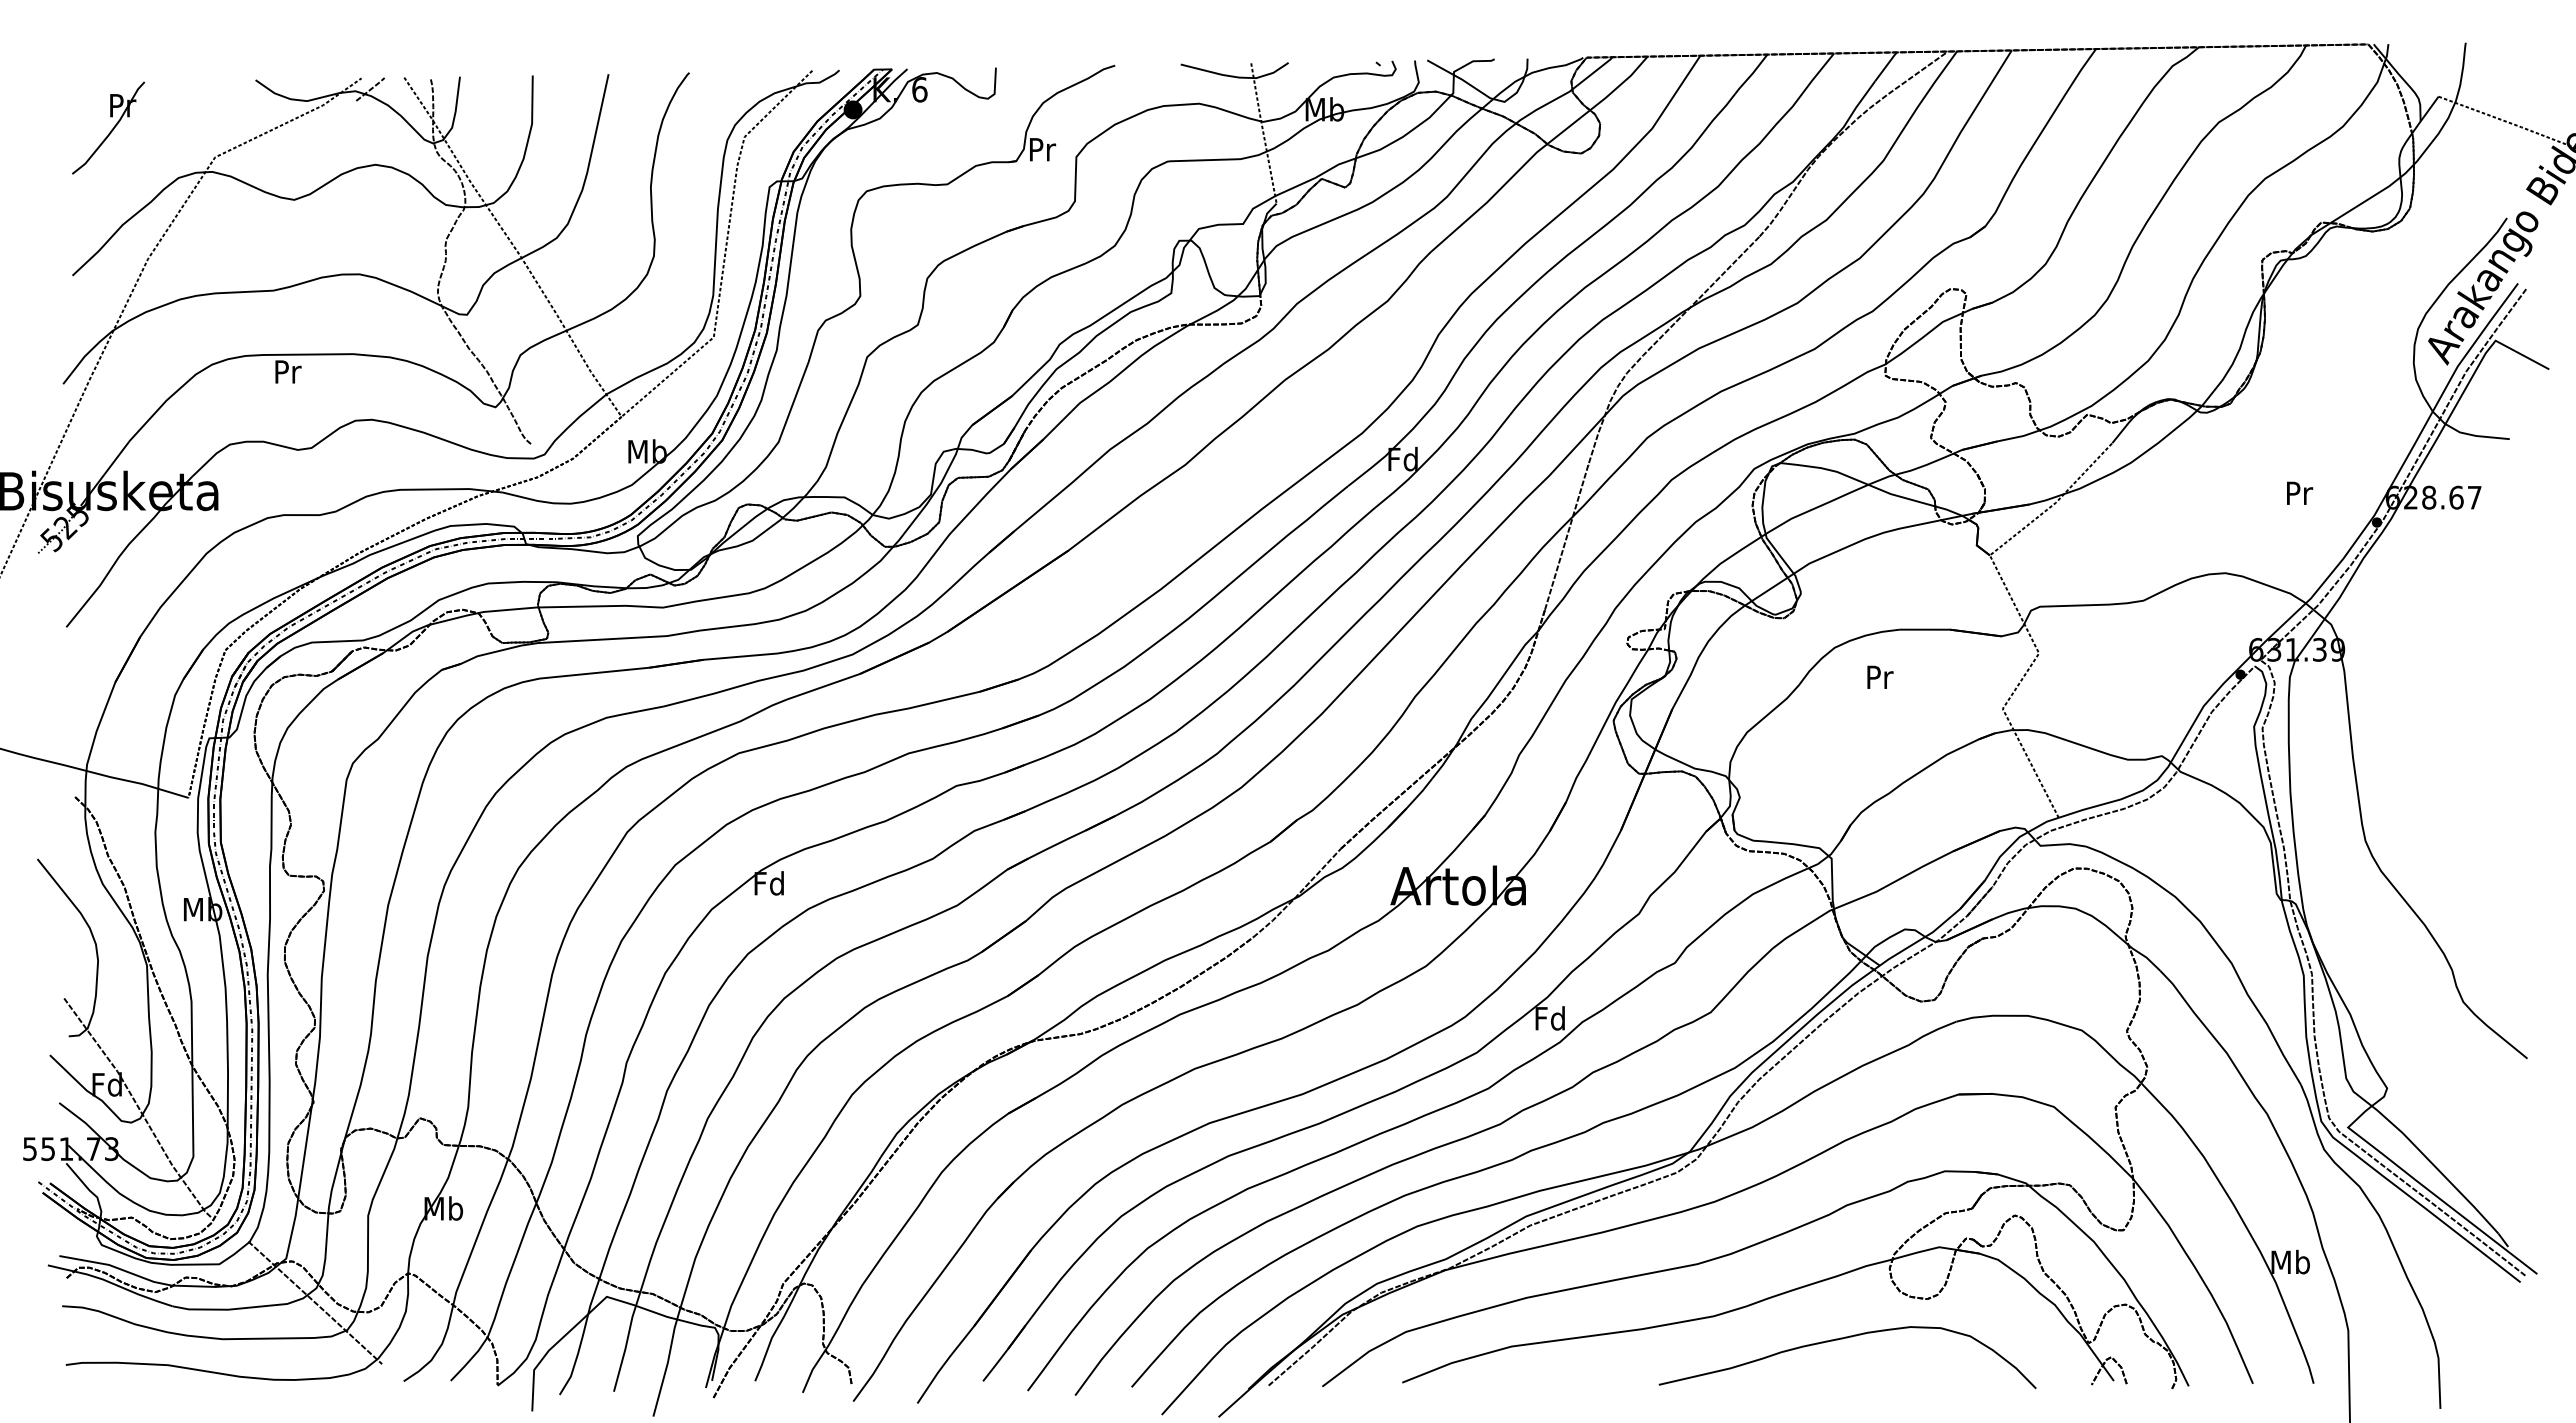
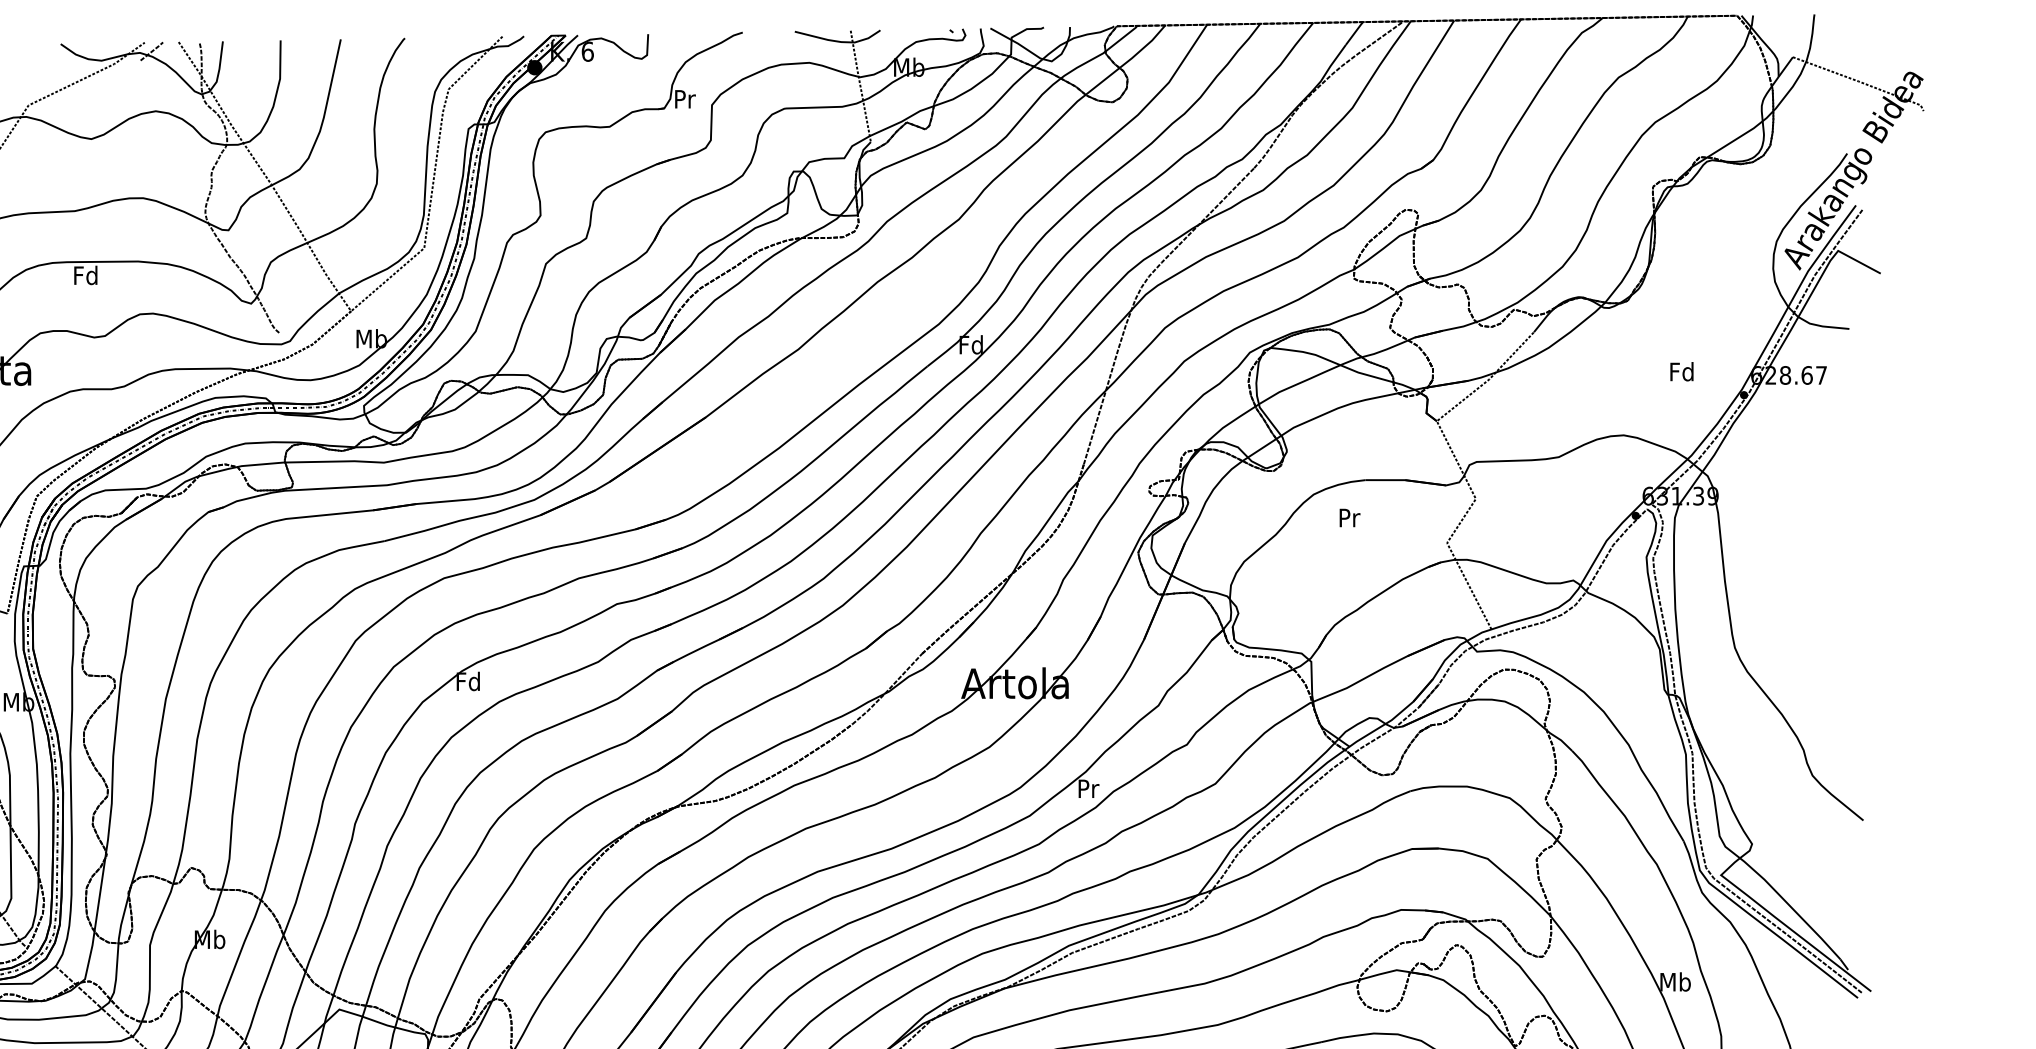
text: (286, 371) -> (85, 275), Pr -> Fd
text: (2298, 492) -> (1681, 371), Pr -> Fd
text: (1549, 1018) -> (1087, 788), Fd -> Pr

